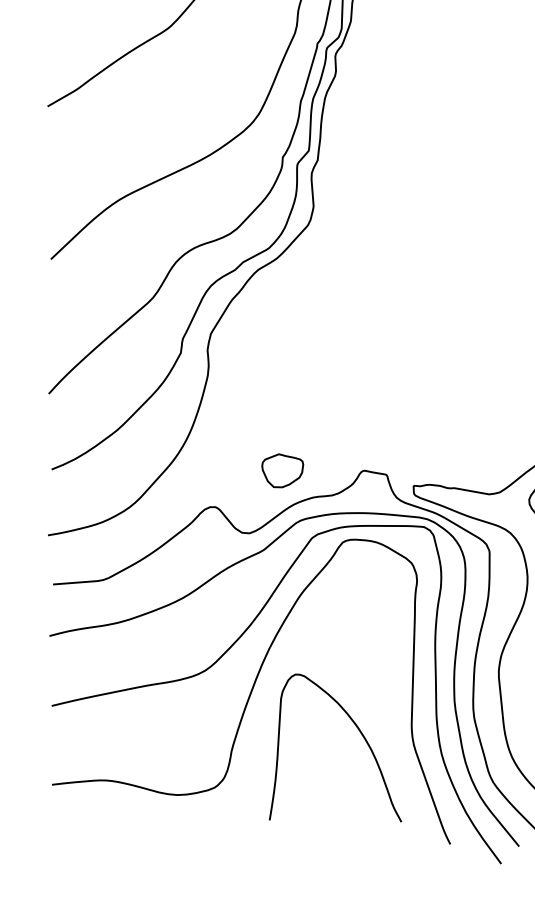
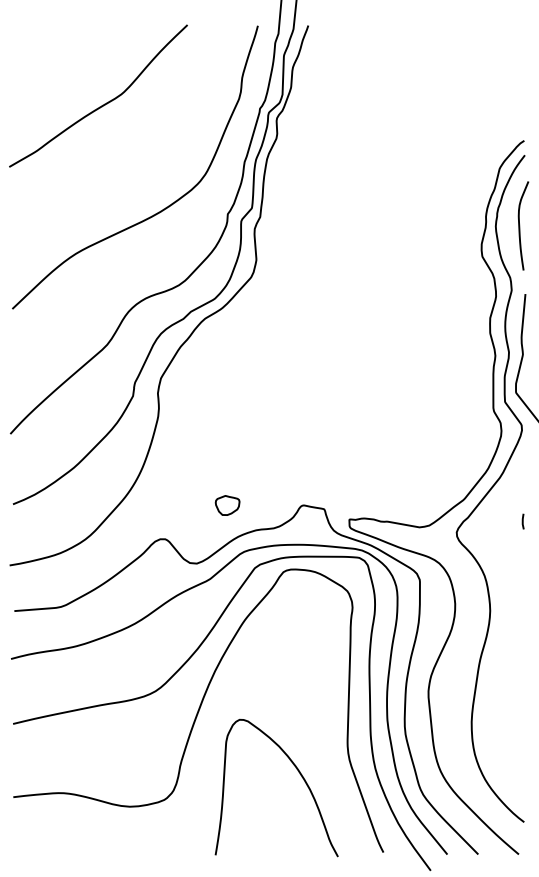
part: (282, 470) -> (227, 505), size x0.62
curve: (358, 731) -> (298, 772), moved

